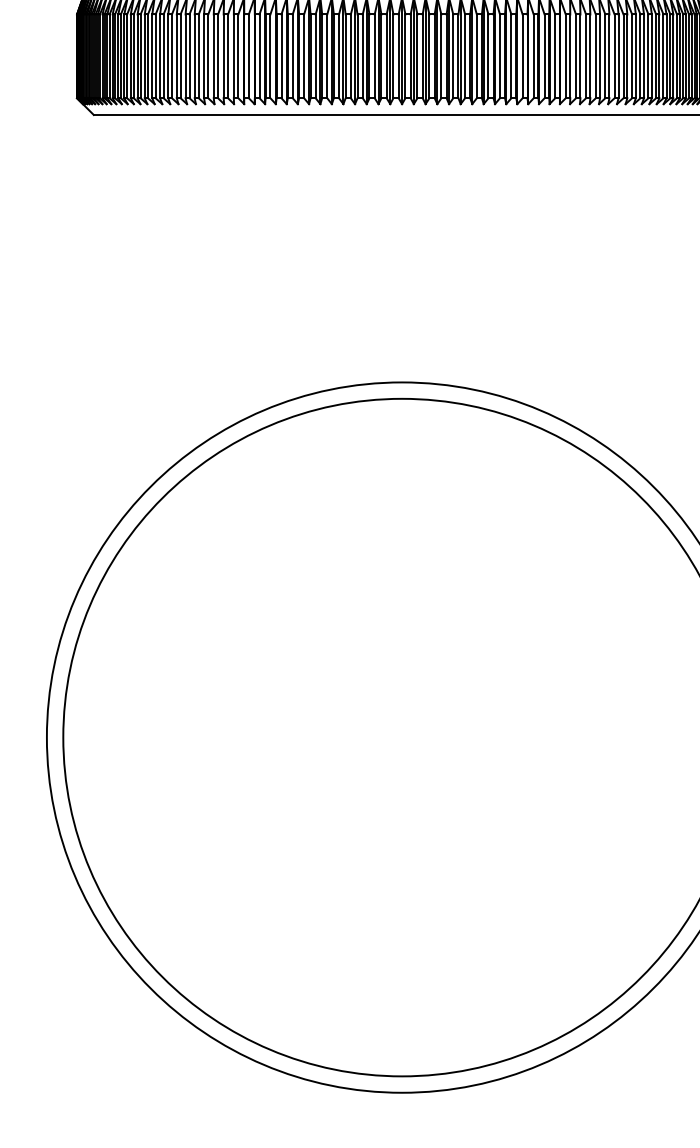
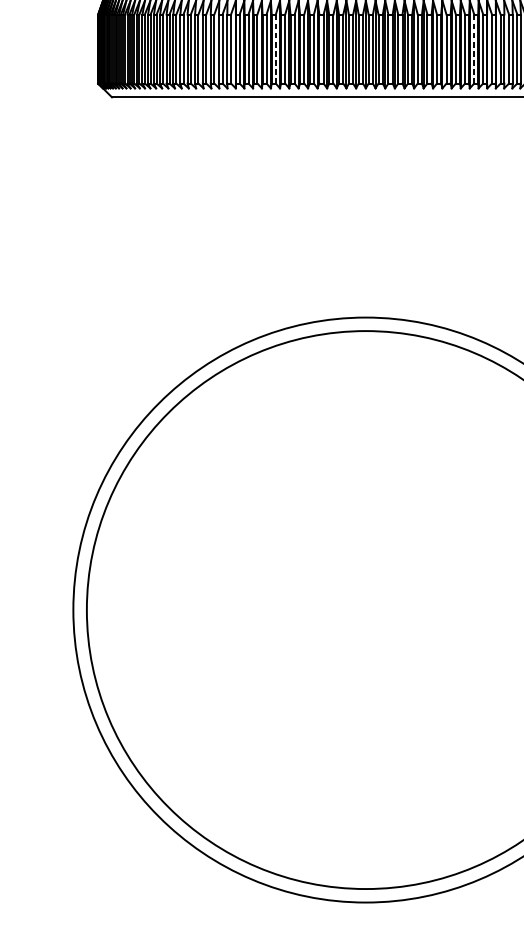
line: (292, 56) -> (275, 49), solid -> dashed
line: (533, 56) -> (474, 49), solid -> dashed

